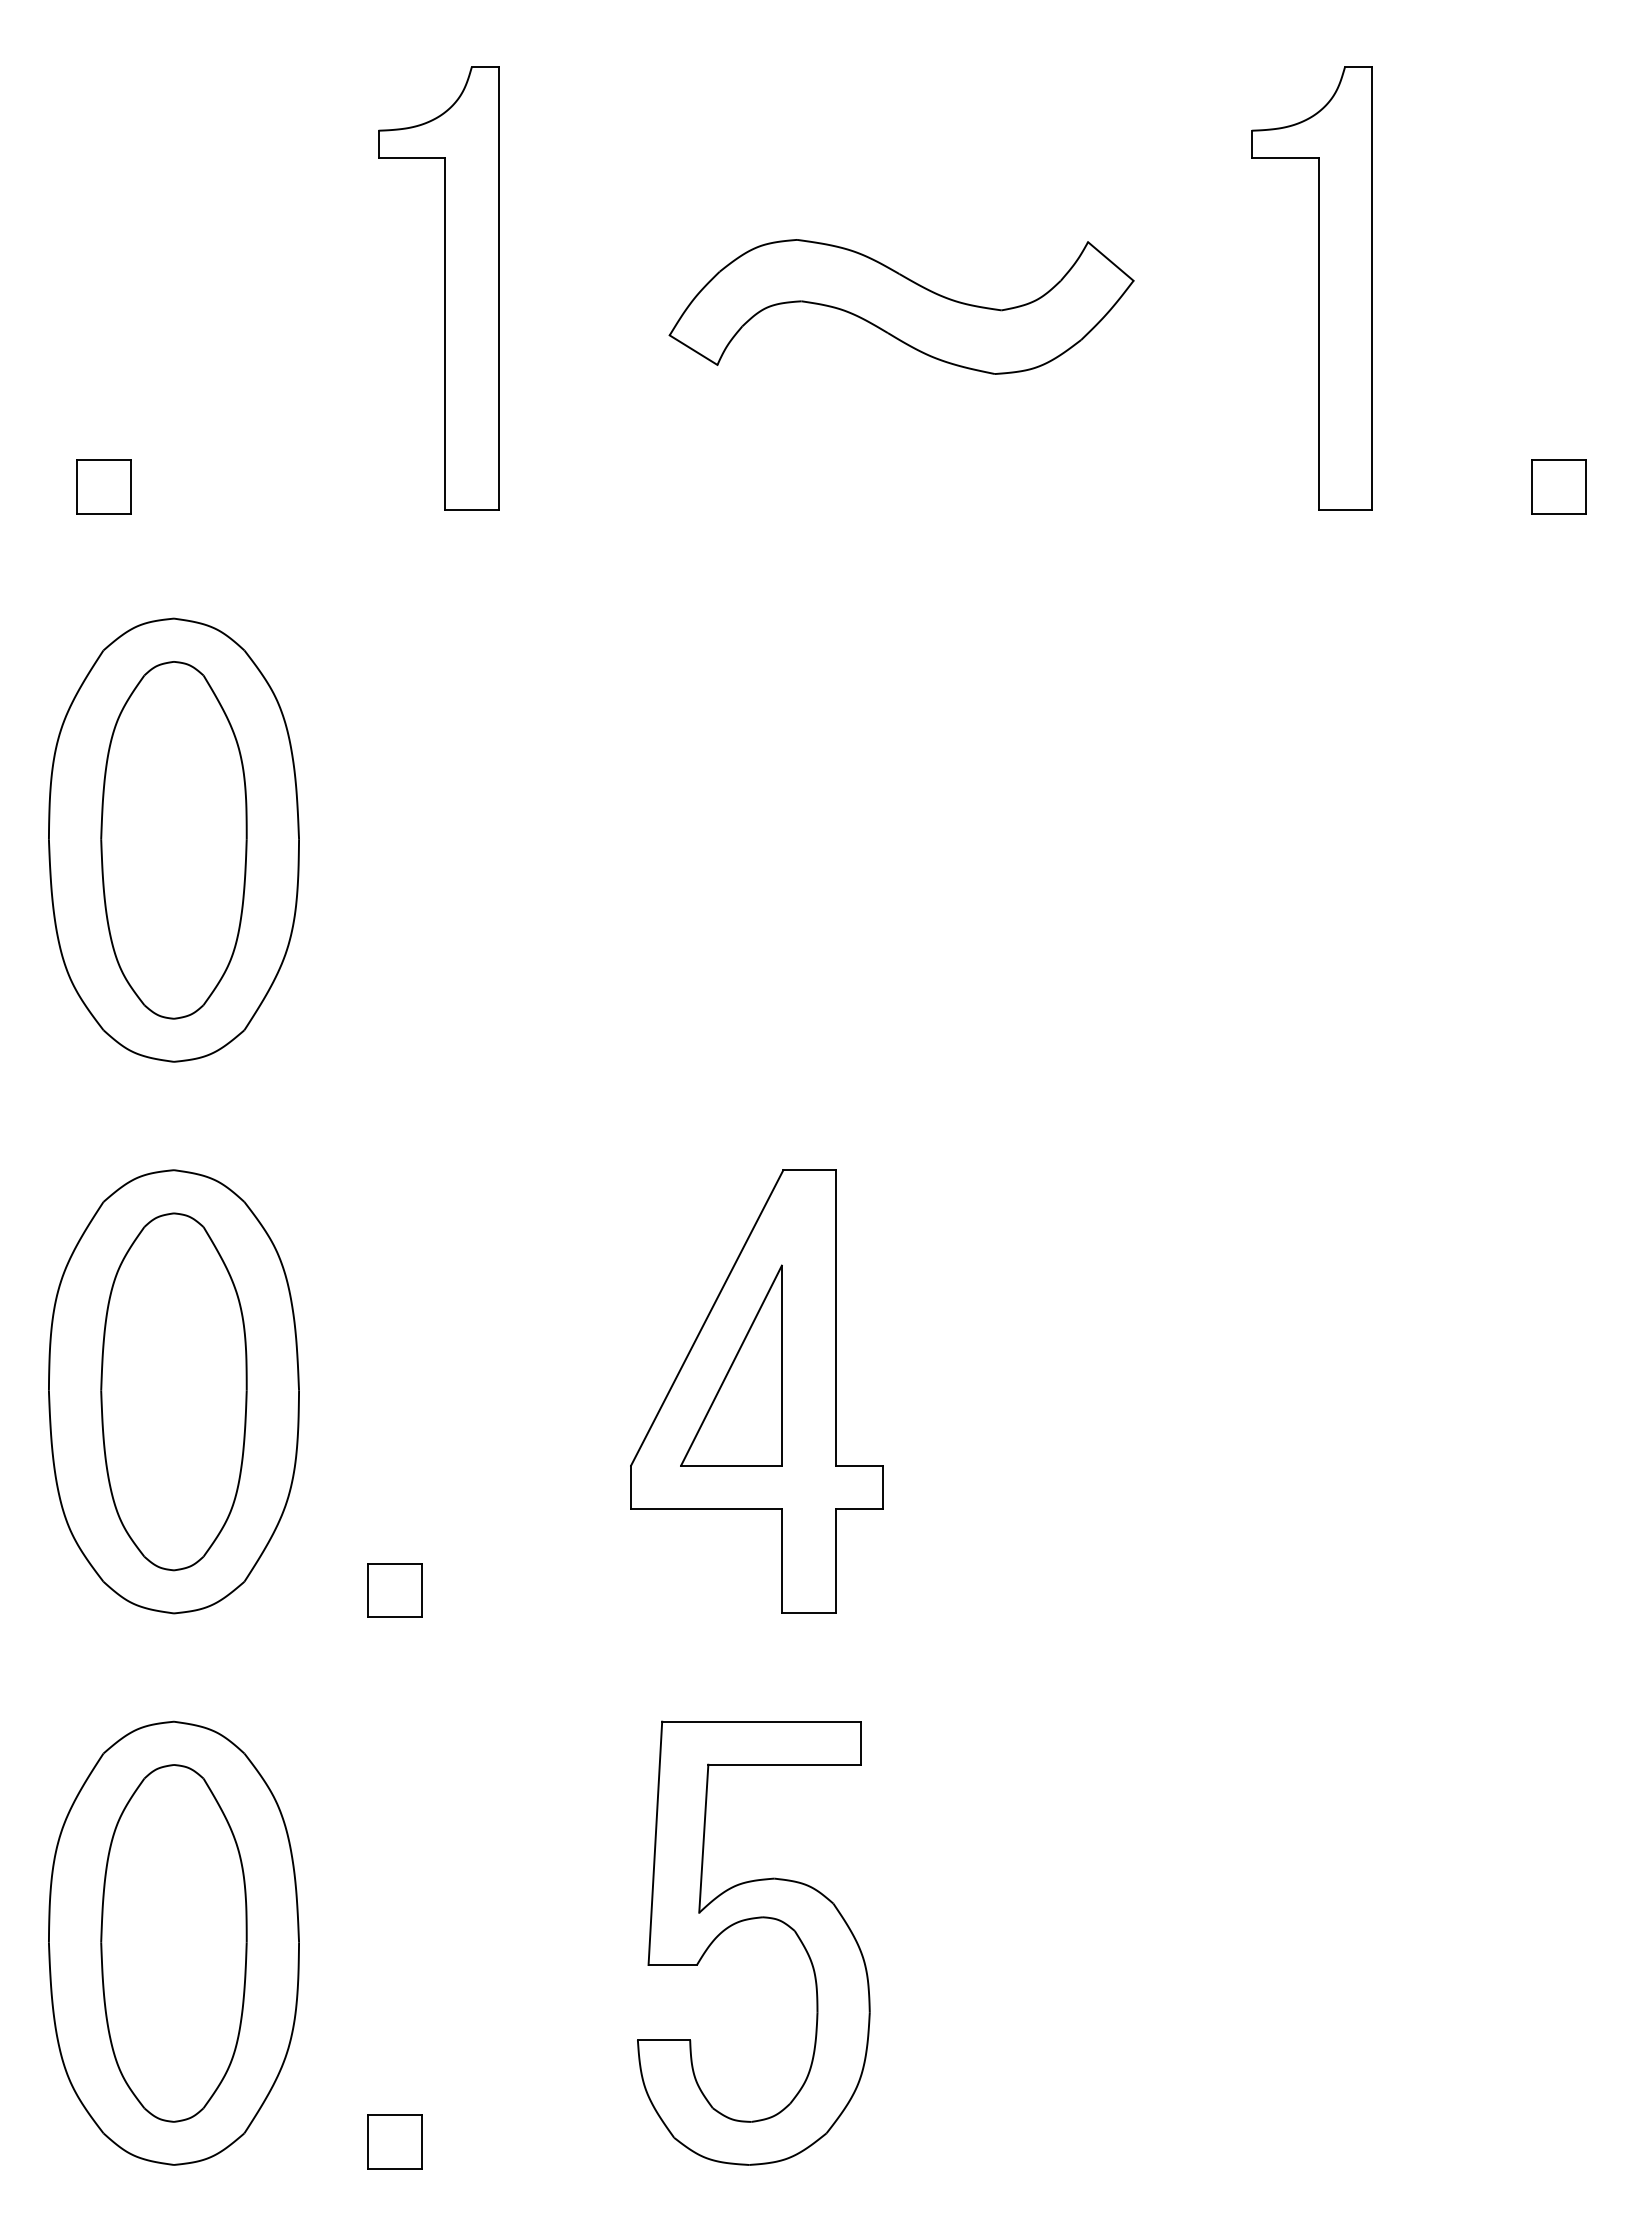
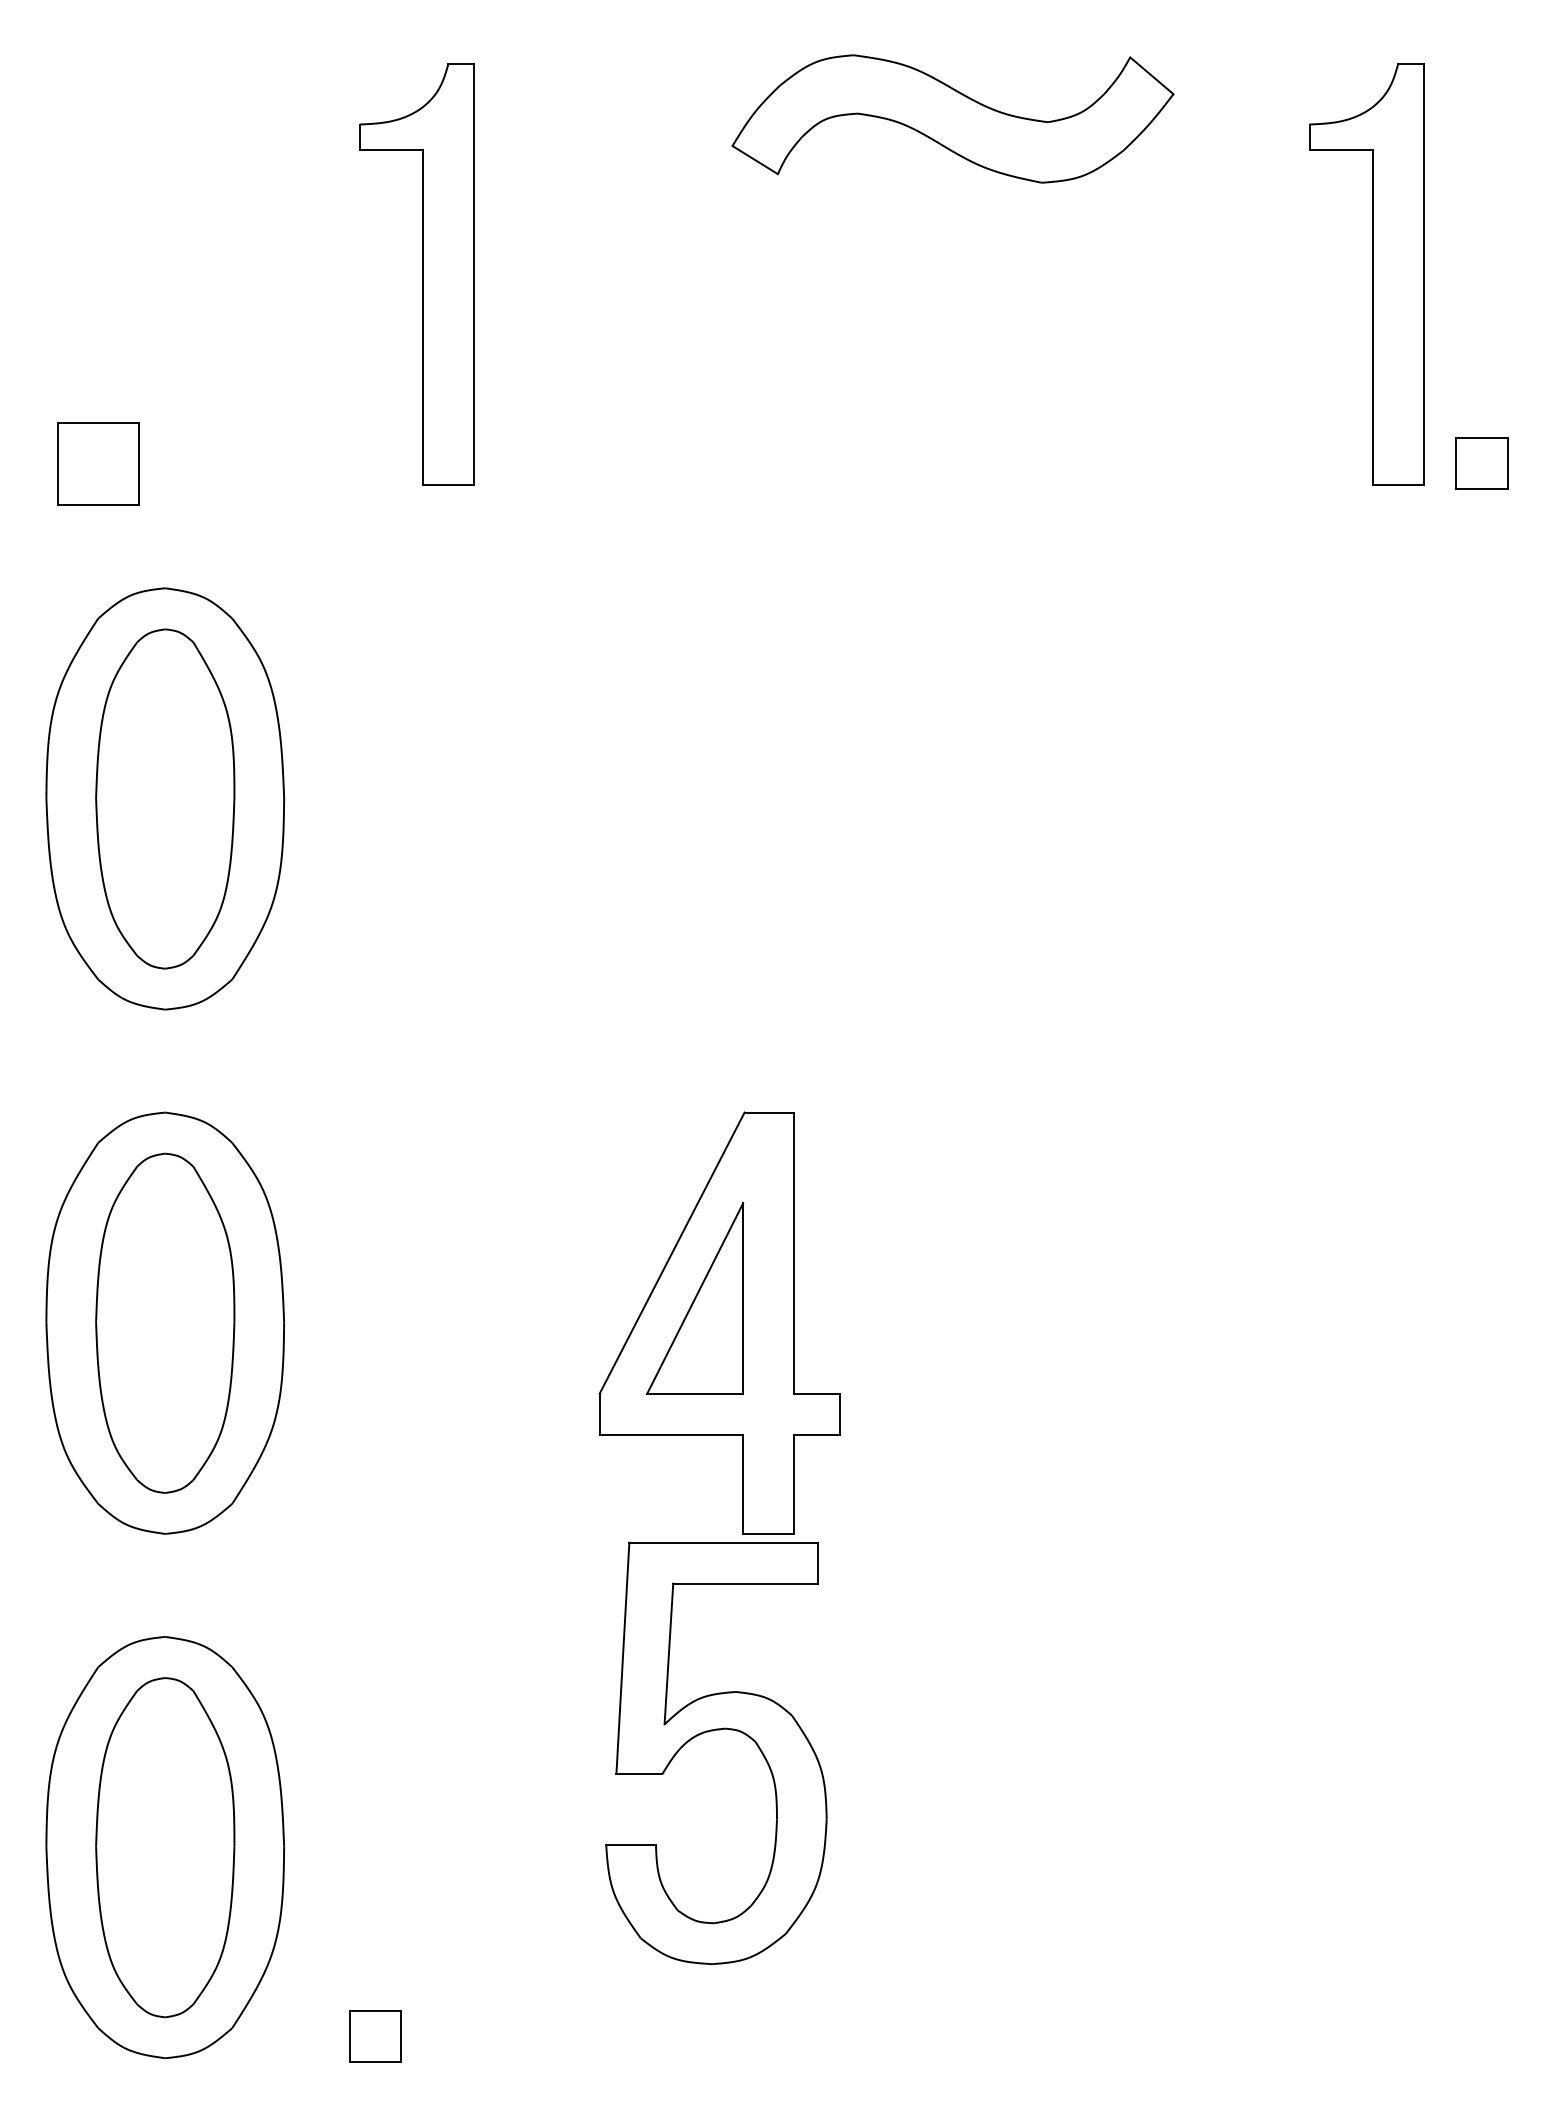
part: (1318, 288) -> (1373, 274), moved
part: (901, 306) -> (952, 118), moved
part: (103, 486) -> (98, 462), size x1.6
part: (394, 1590) -> (374, 1512), removed
part: (748, 1920) -> (711, 1731), moved

